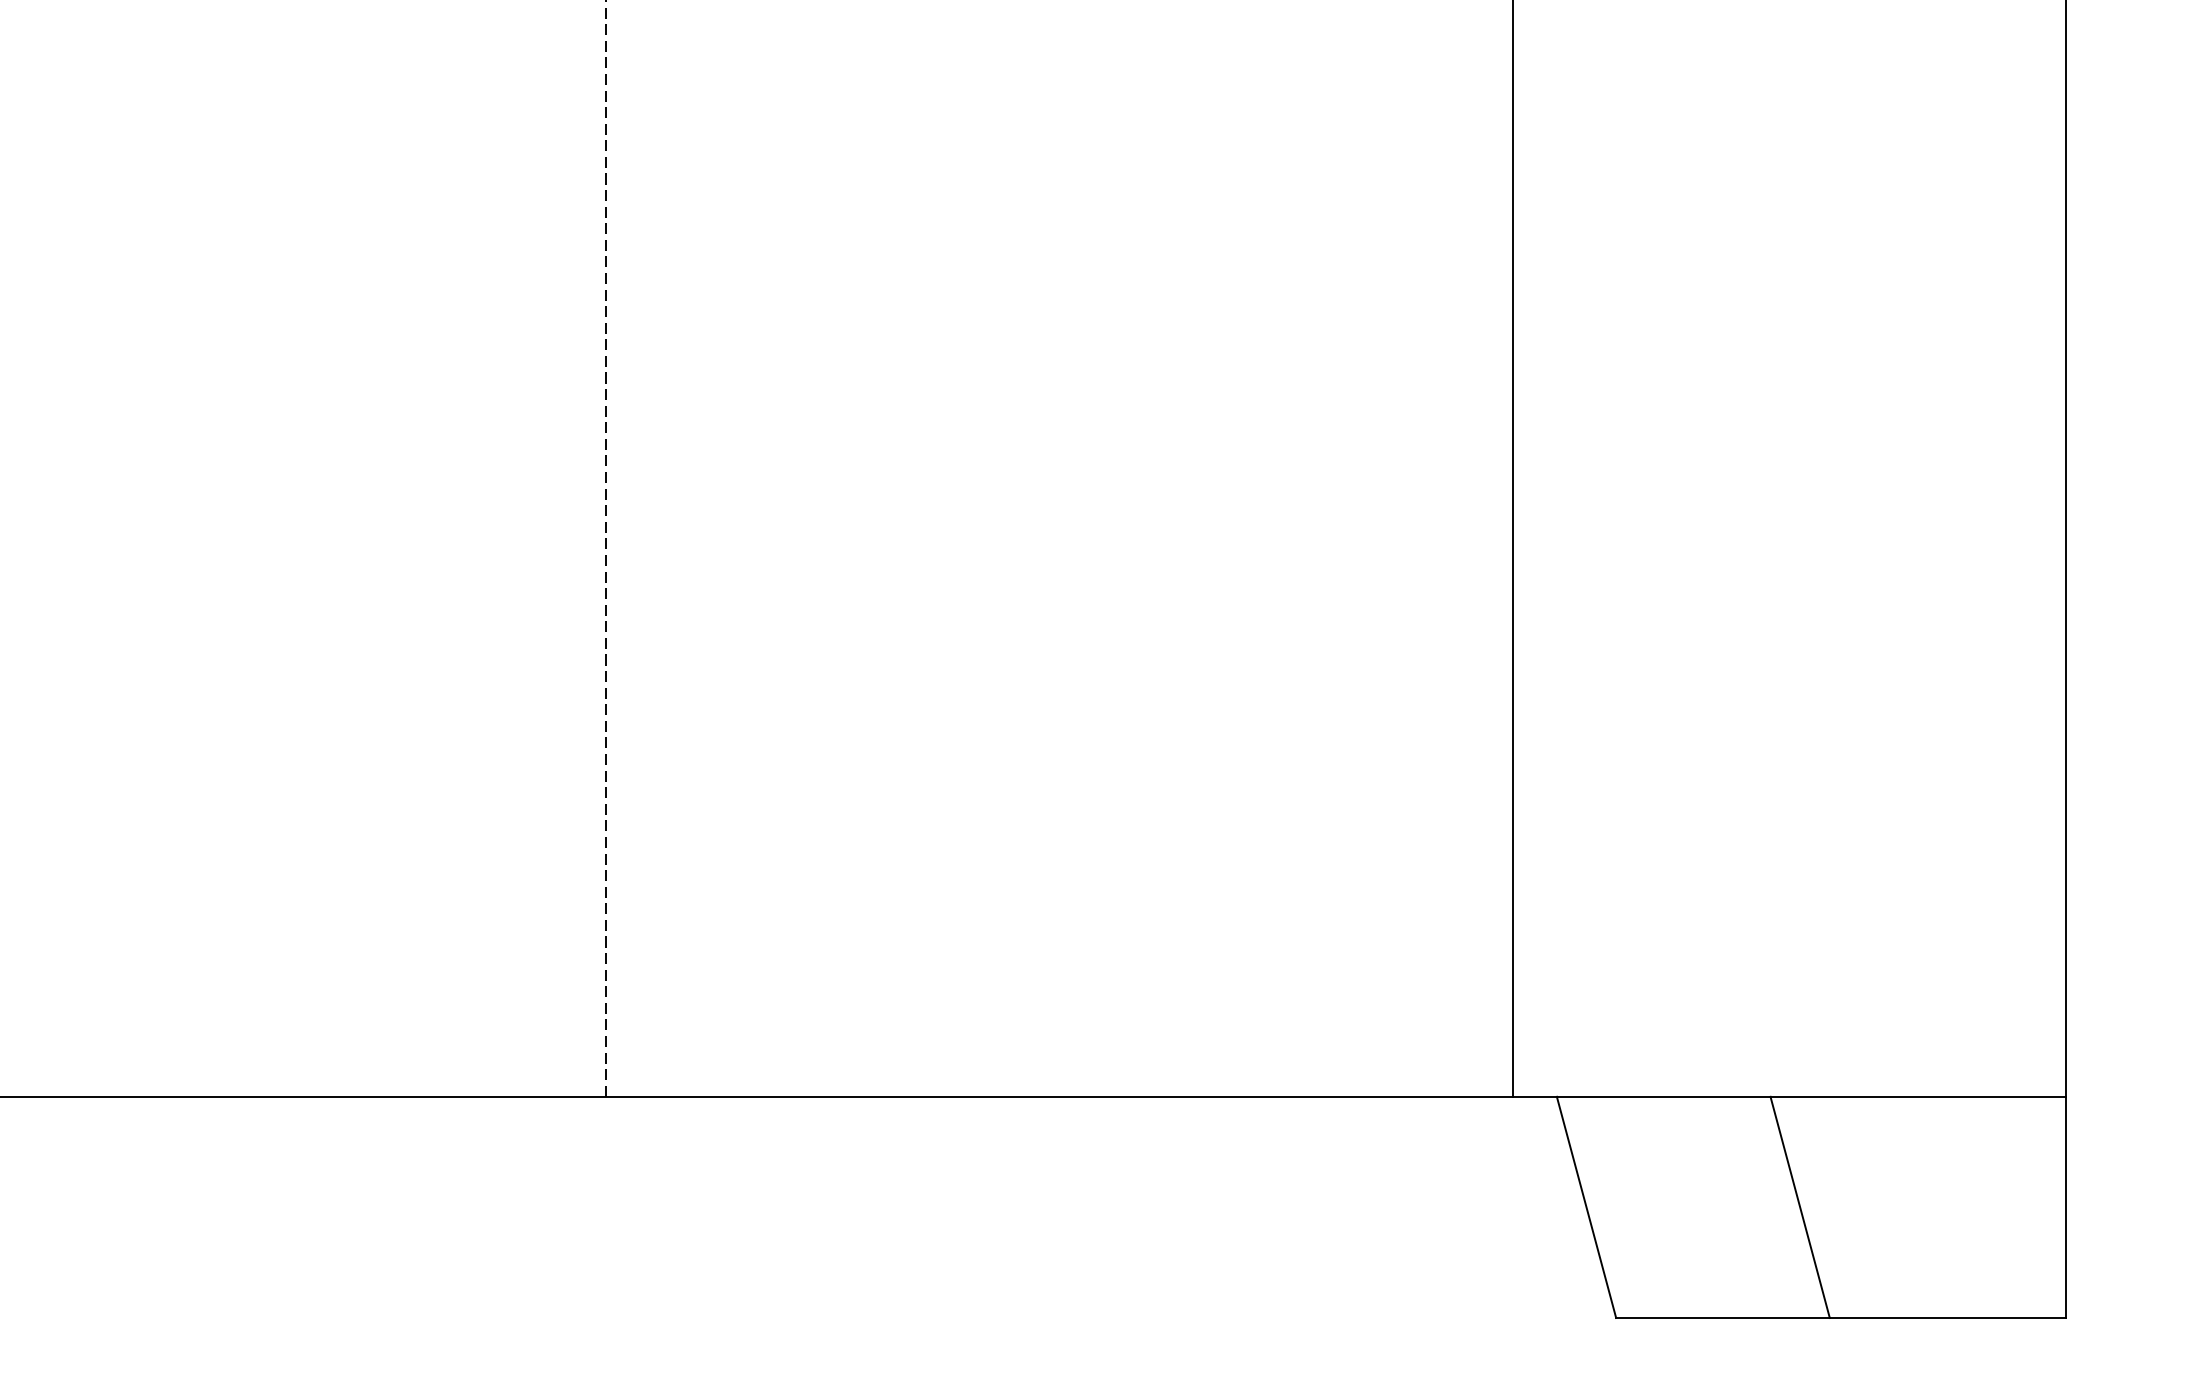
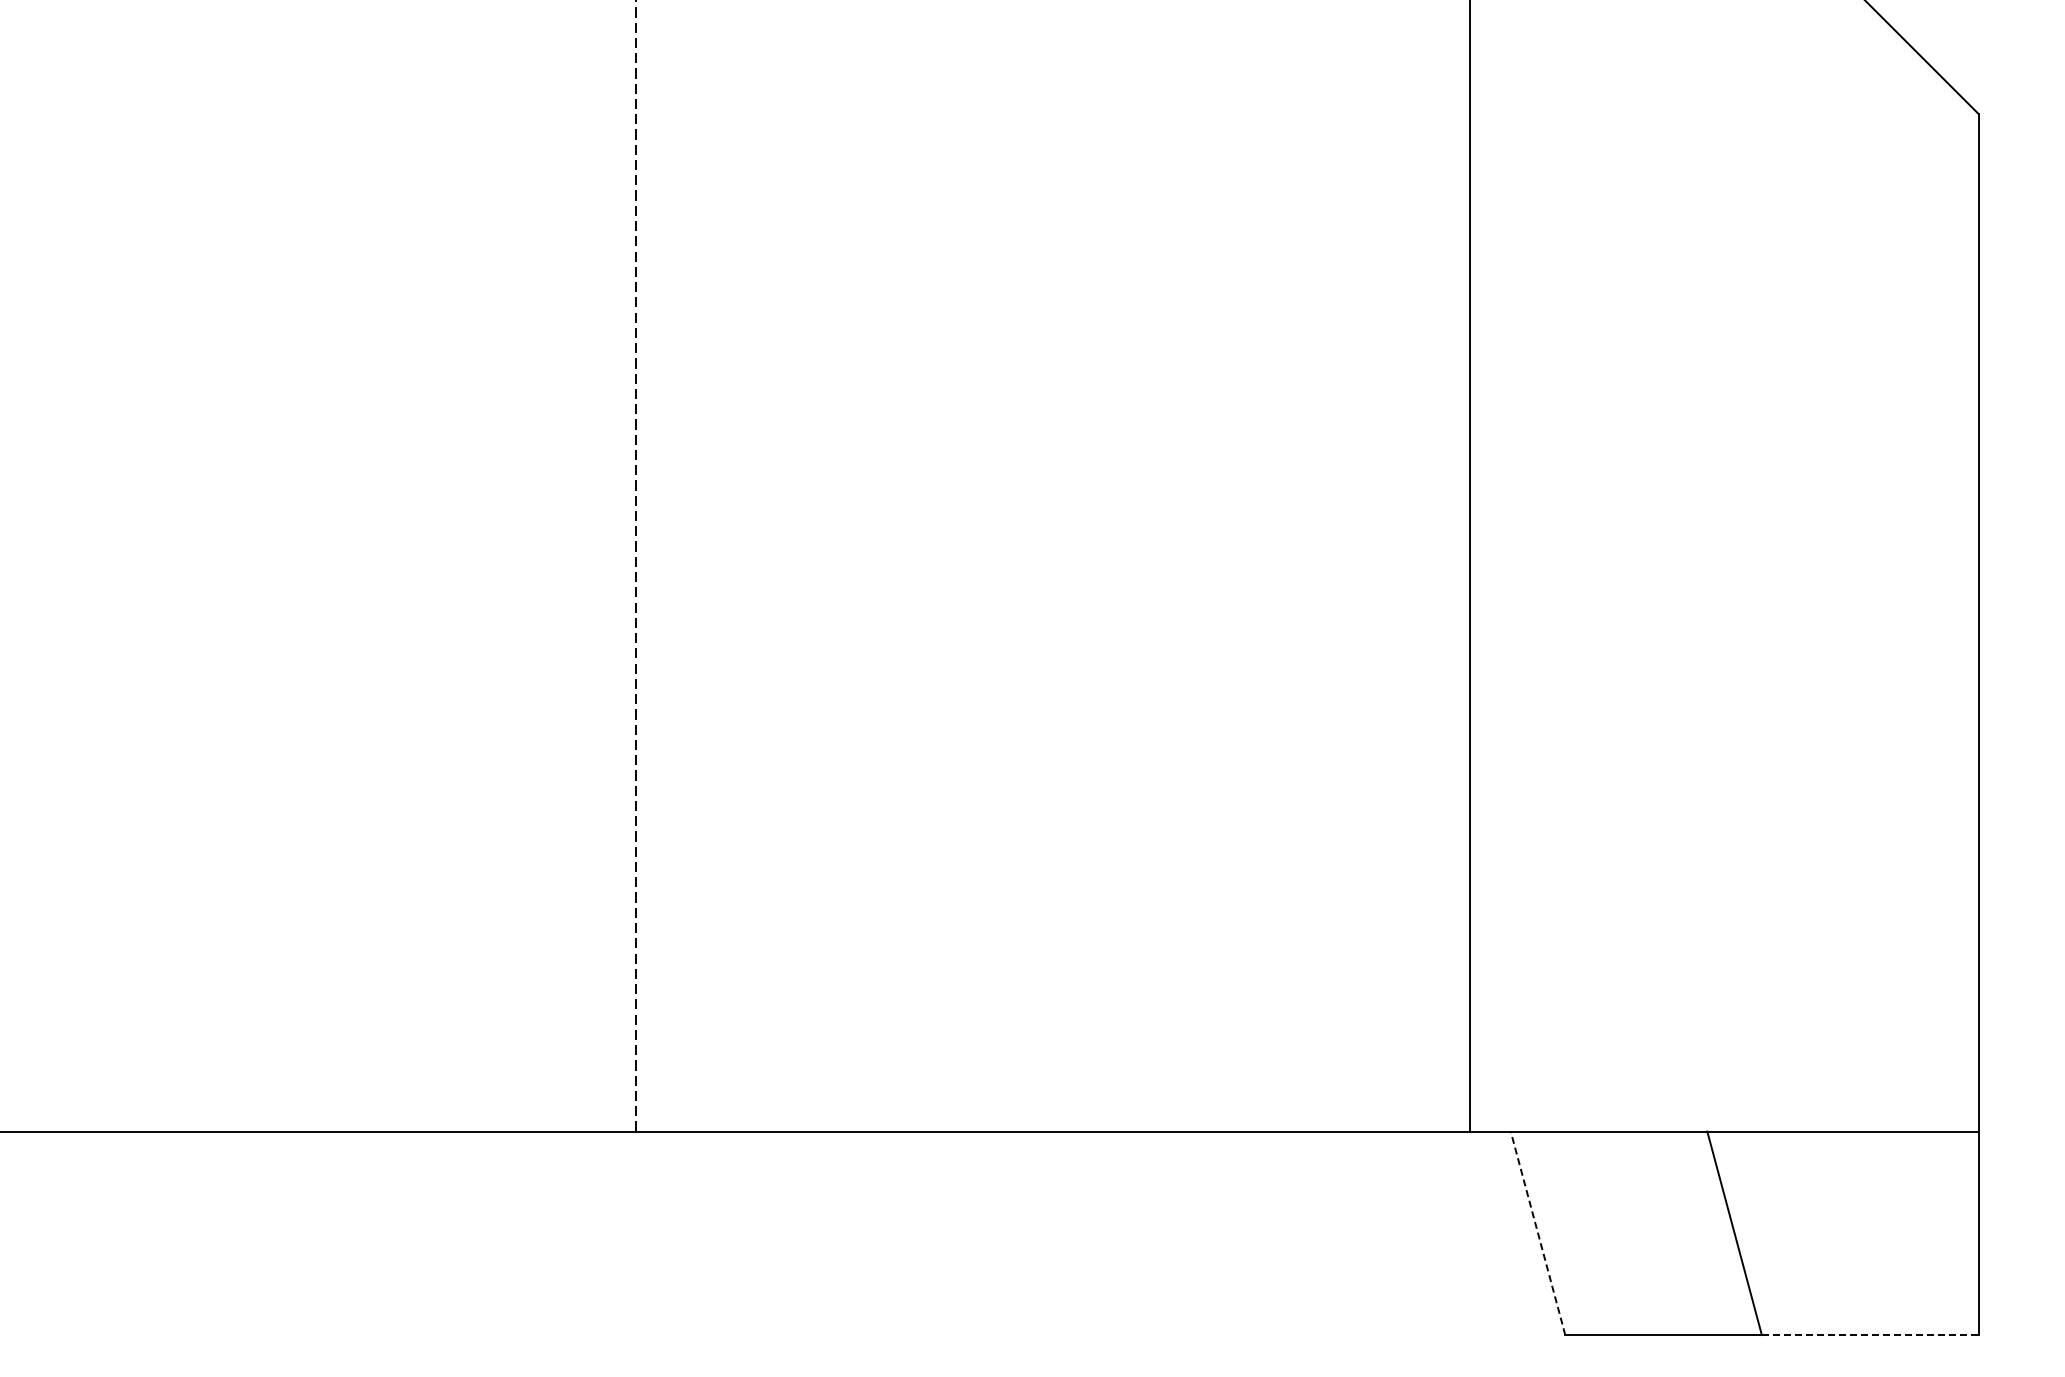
line: (1585, 1206) -> (1537, 1232), solid -> dashed
line: (1947, 1318) -> (1870, 1335), solid -> dashed

